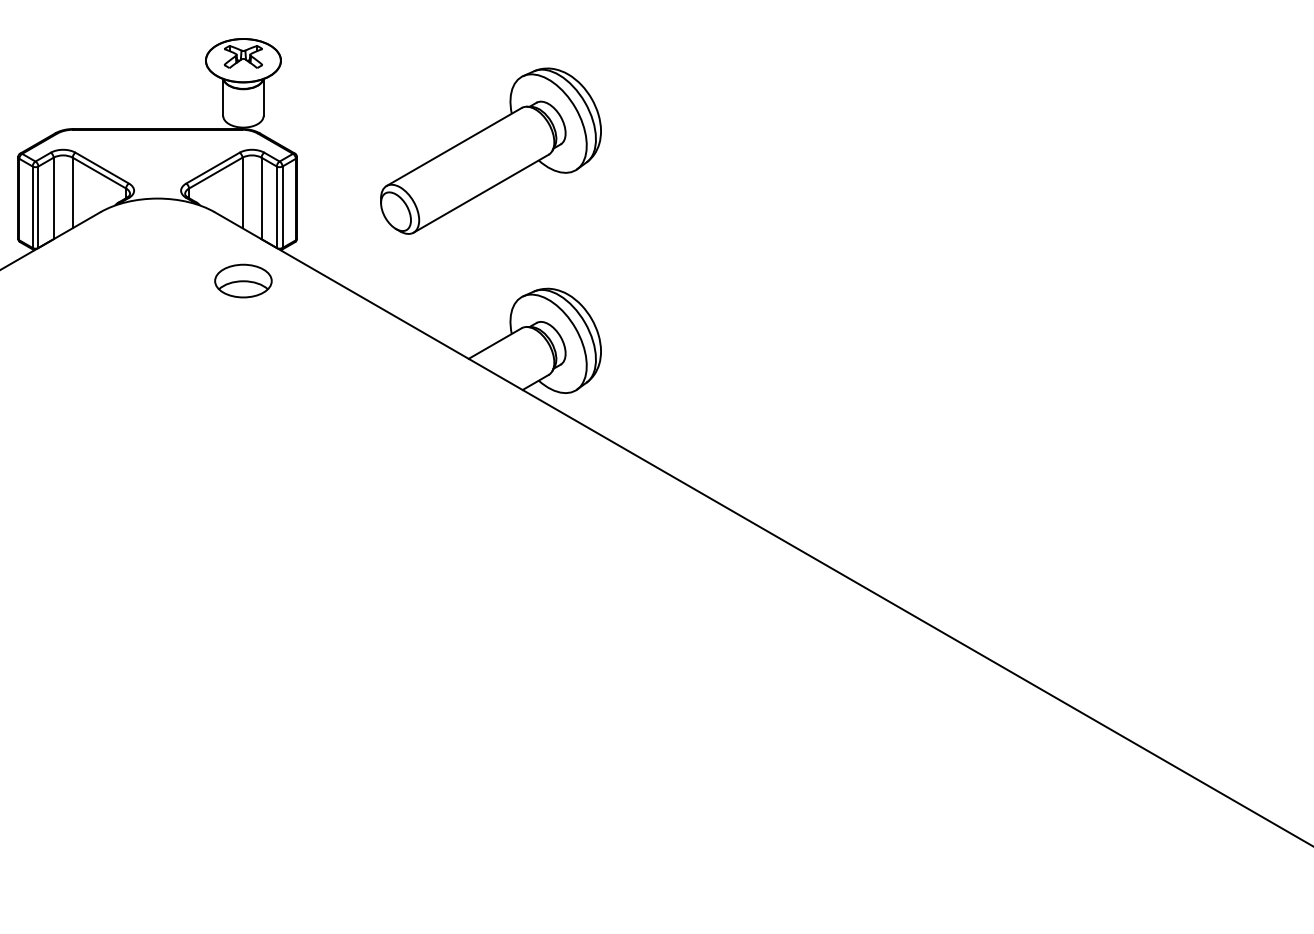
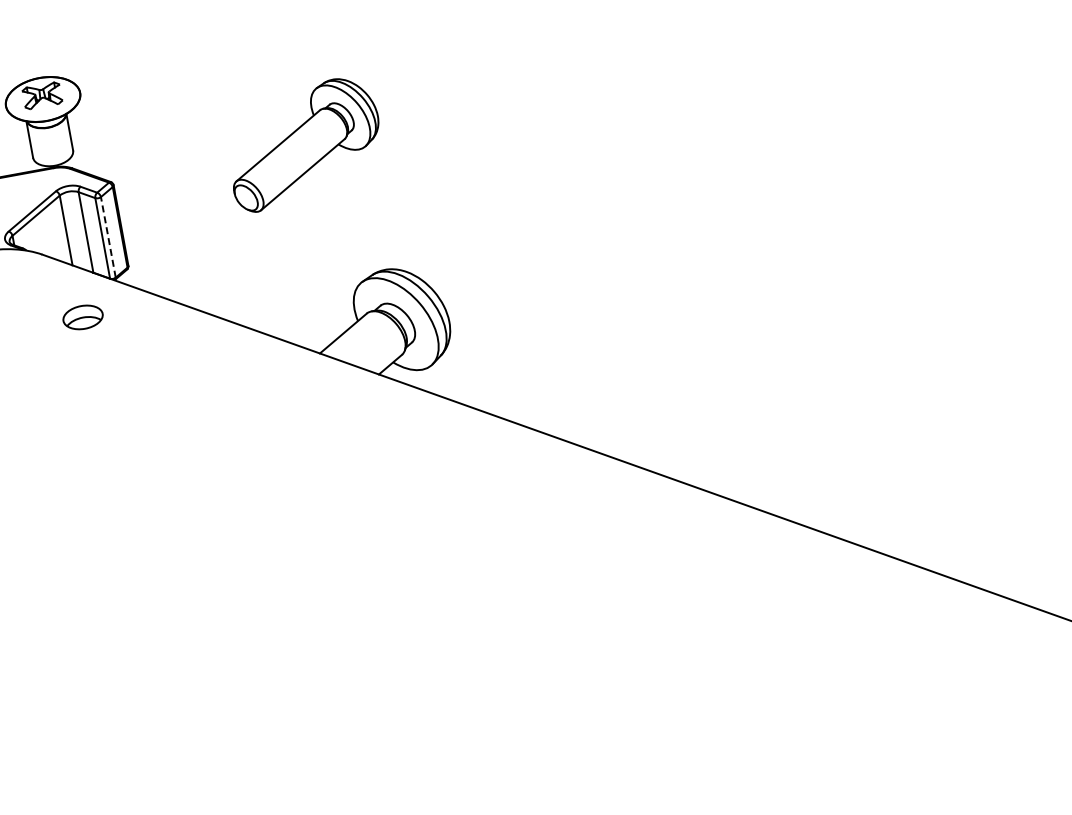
part: (490, 150) -> (303, 143), size x0.7
line: (282, 207) -> (108, 237), solid -> dashed
part: (243, 280) -> (83, 316), size x0.7

